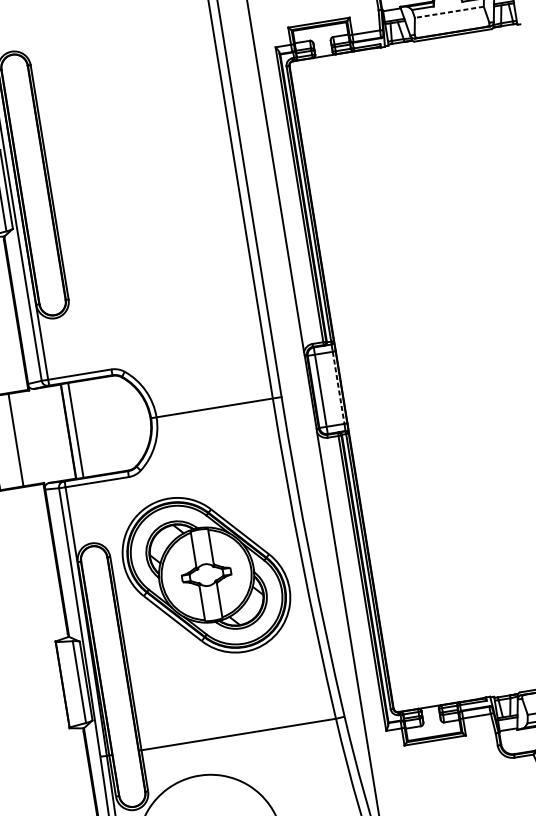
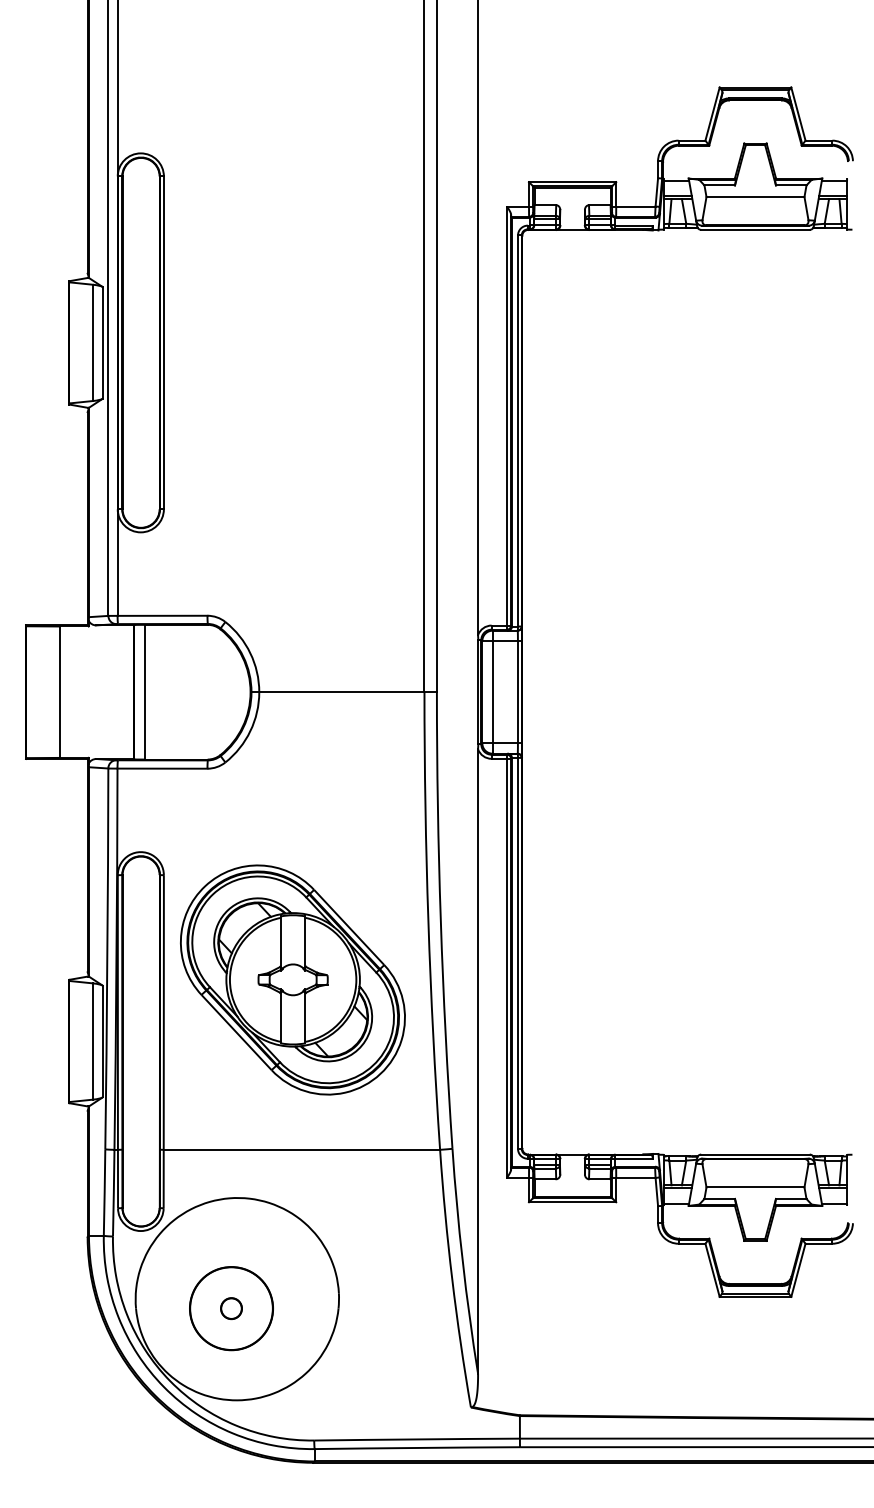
line: (449, 12) -> (755, 197), dashed -> solid
line: (338, 388) -> (517, 692), dashed -> solid
part: (206, 574) -> (292, 979), moved

